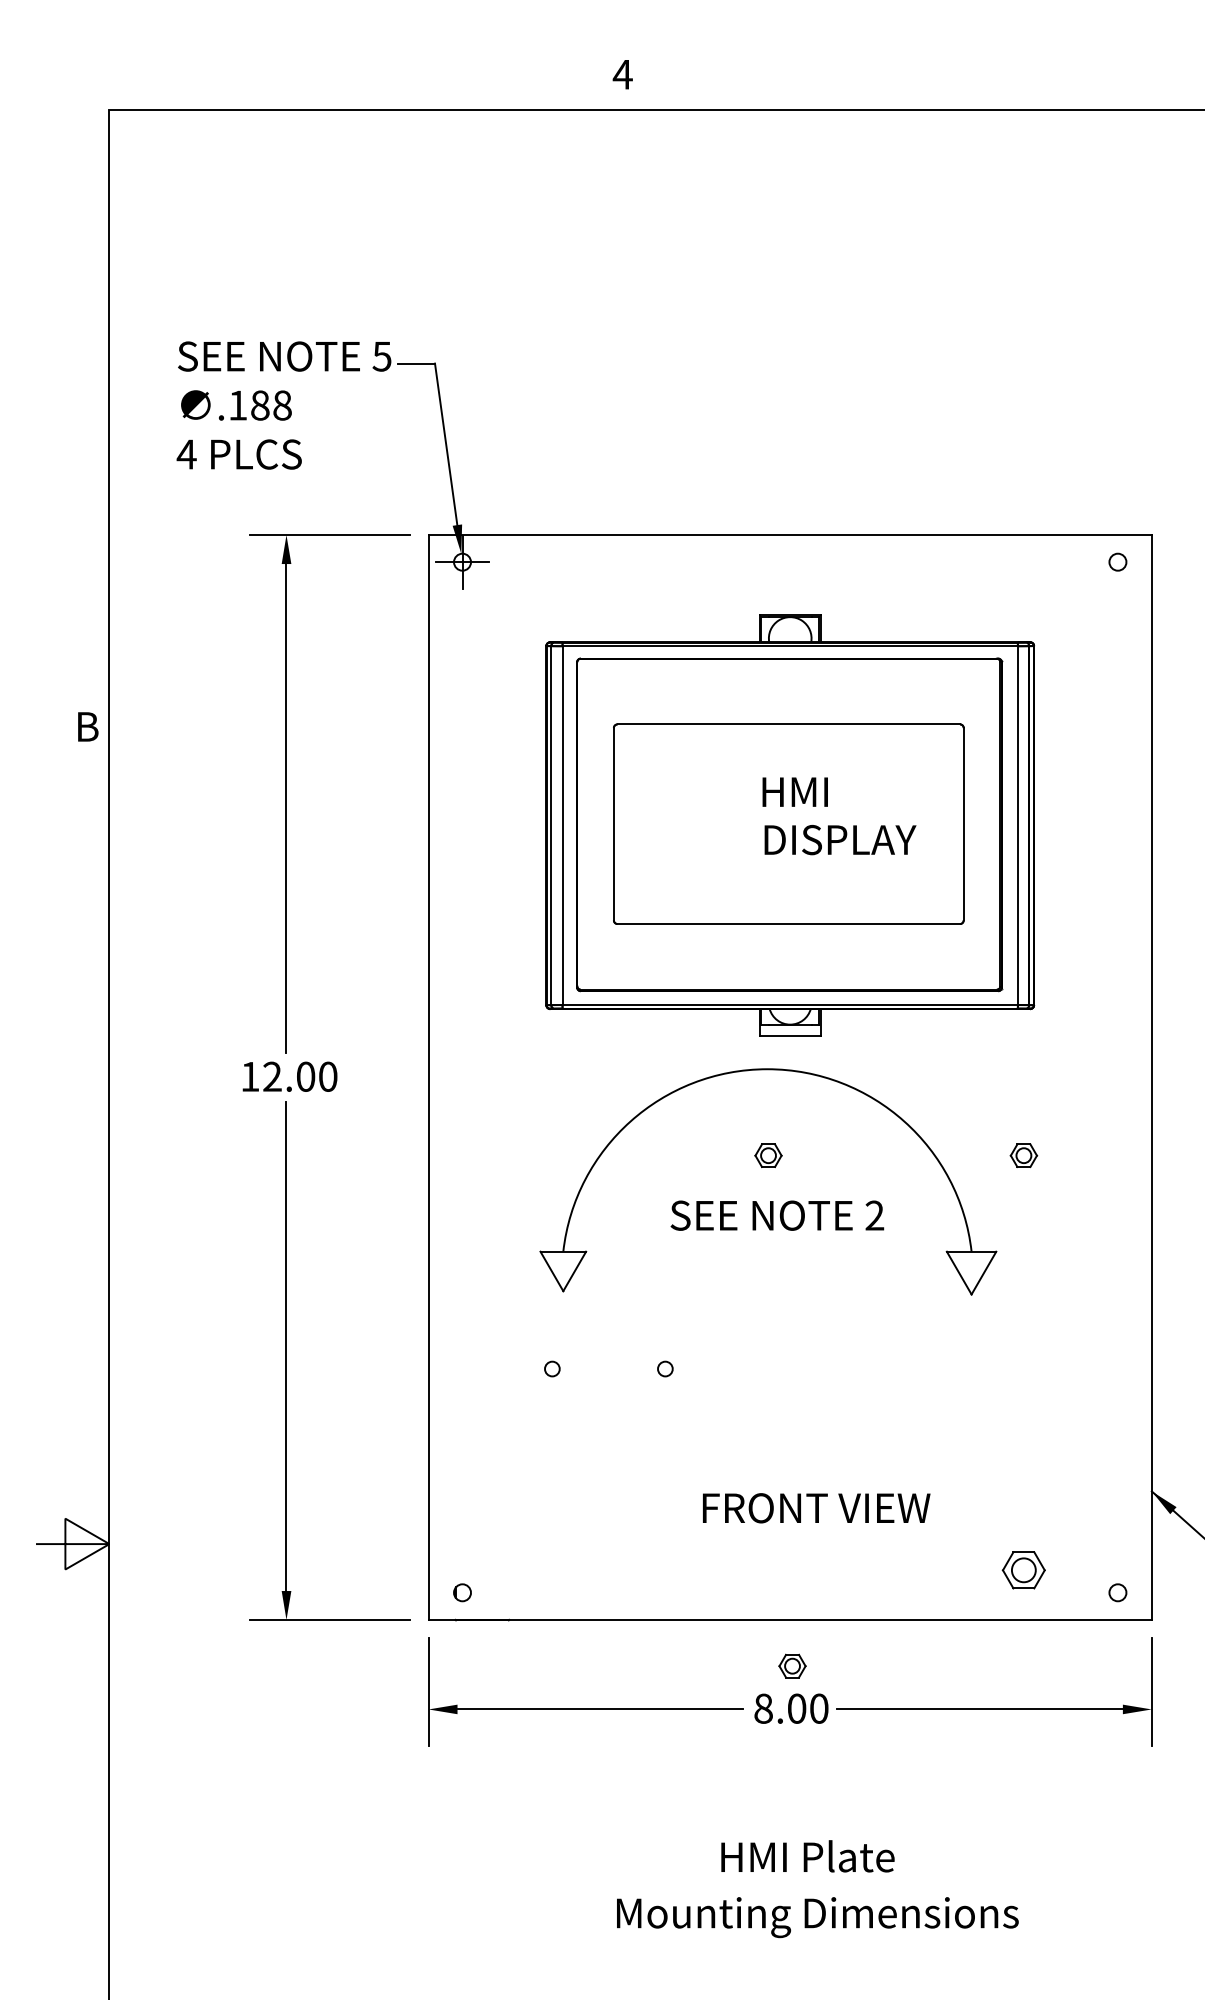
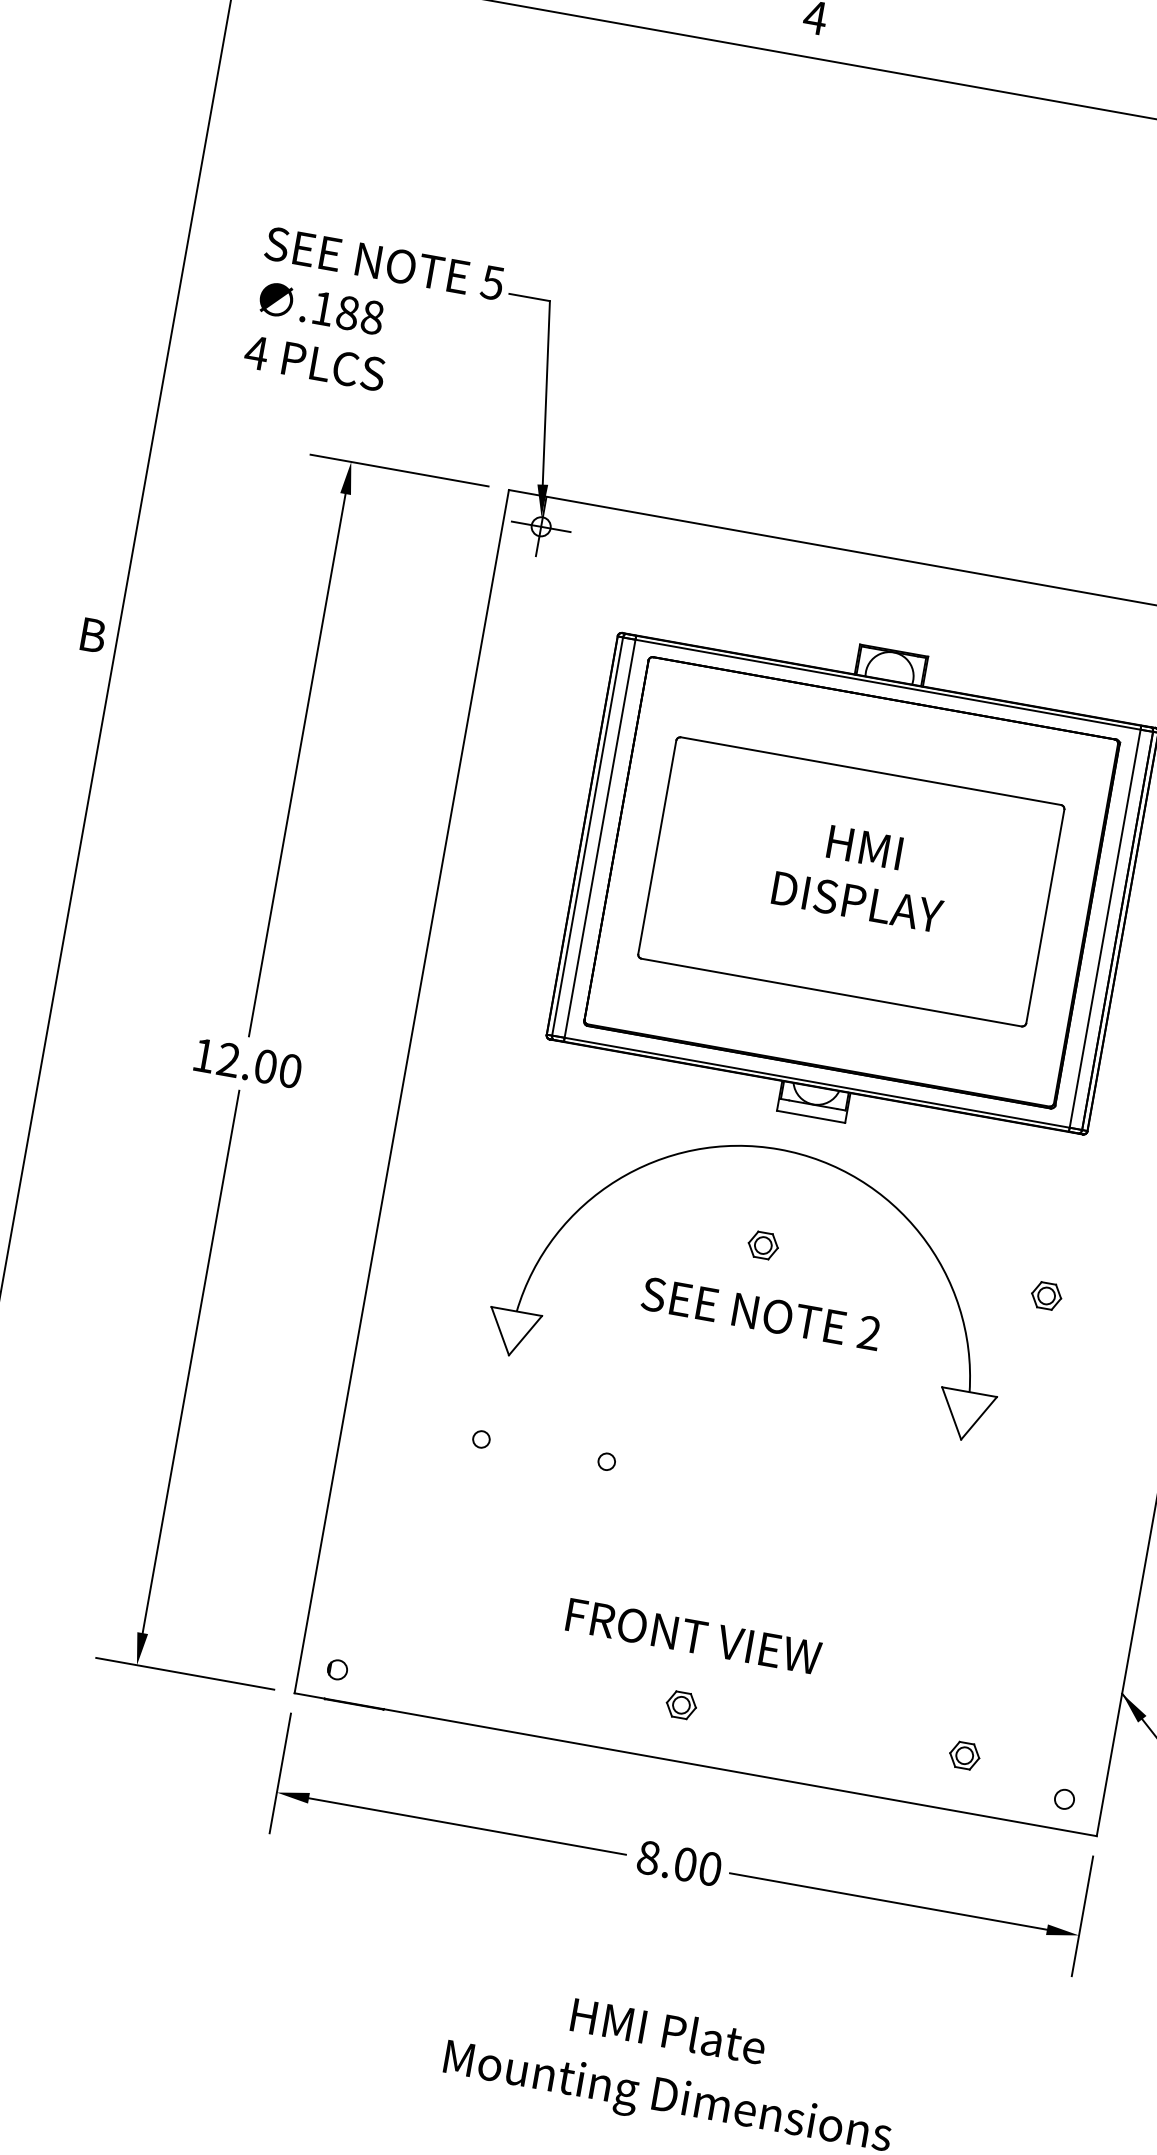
text: (840, 840) -> (857, 902), moved
text: (816, 1508) -> (693, 1636), moved
part: (1023, 1569) -> (964, 1754), size x0.62
part: (792, 1665) -> (681, 1704), moved

